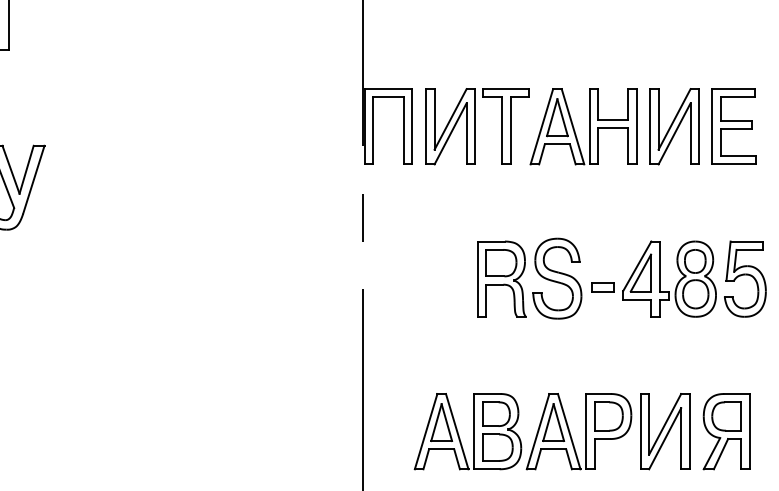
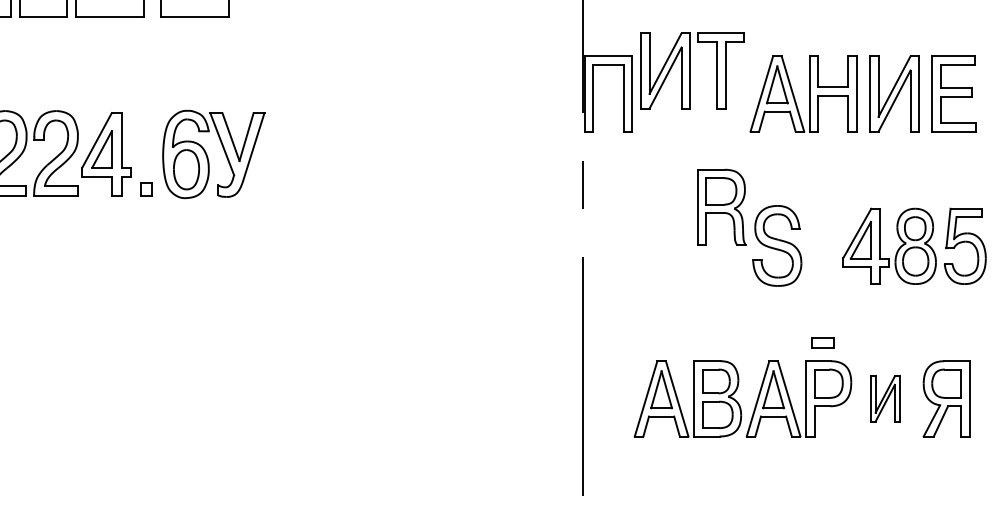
part: (477, 126) -> (692, 70), moved
part: (501, 278) -> (721, 206), moved
part: (602, 287) -> (822, 342), moved
part: (665, 431) -> (885, 398), size x0.6

